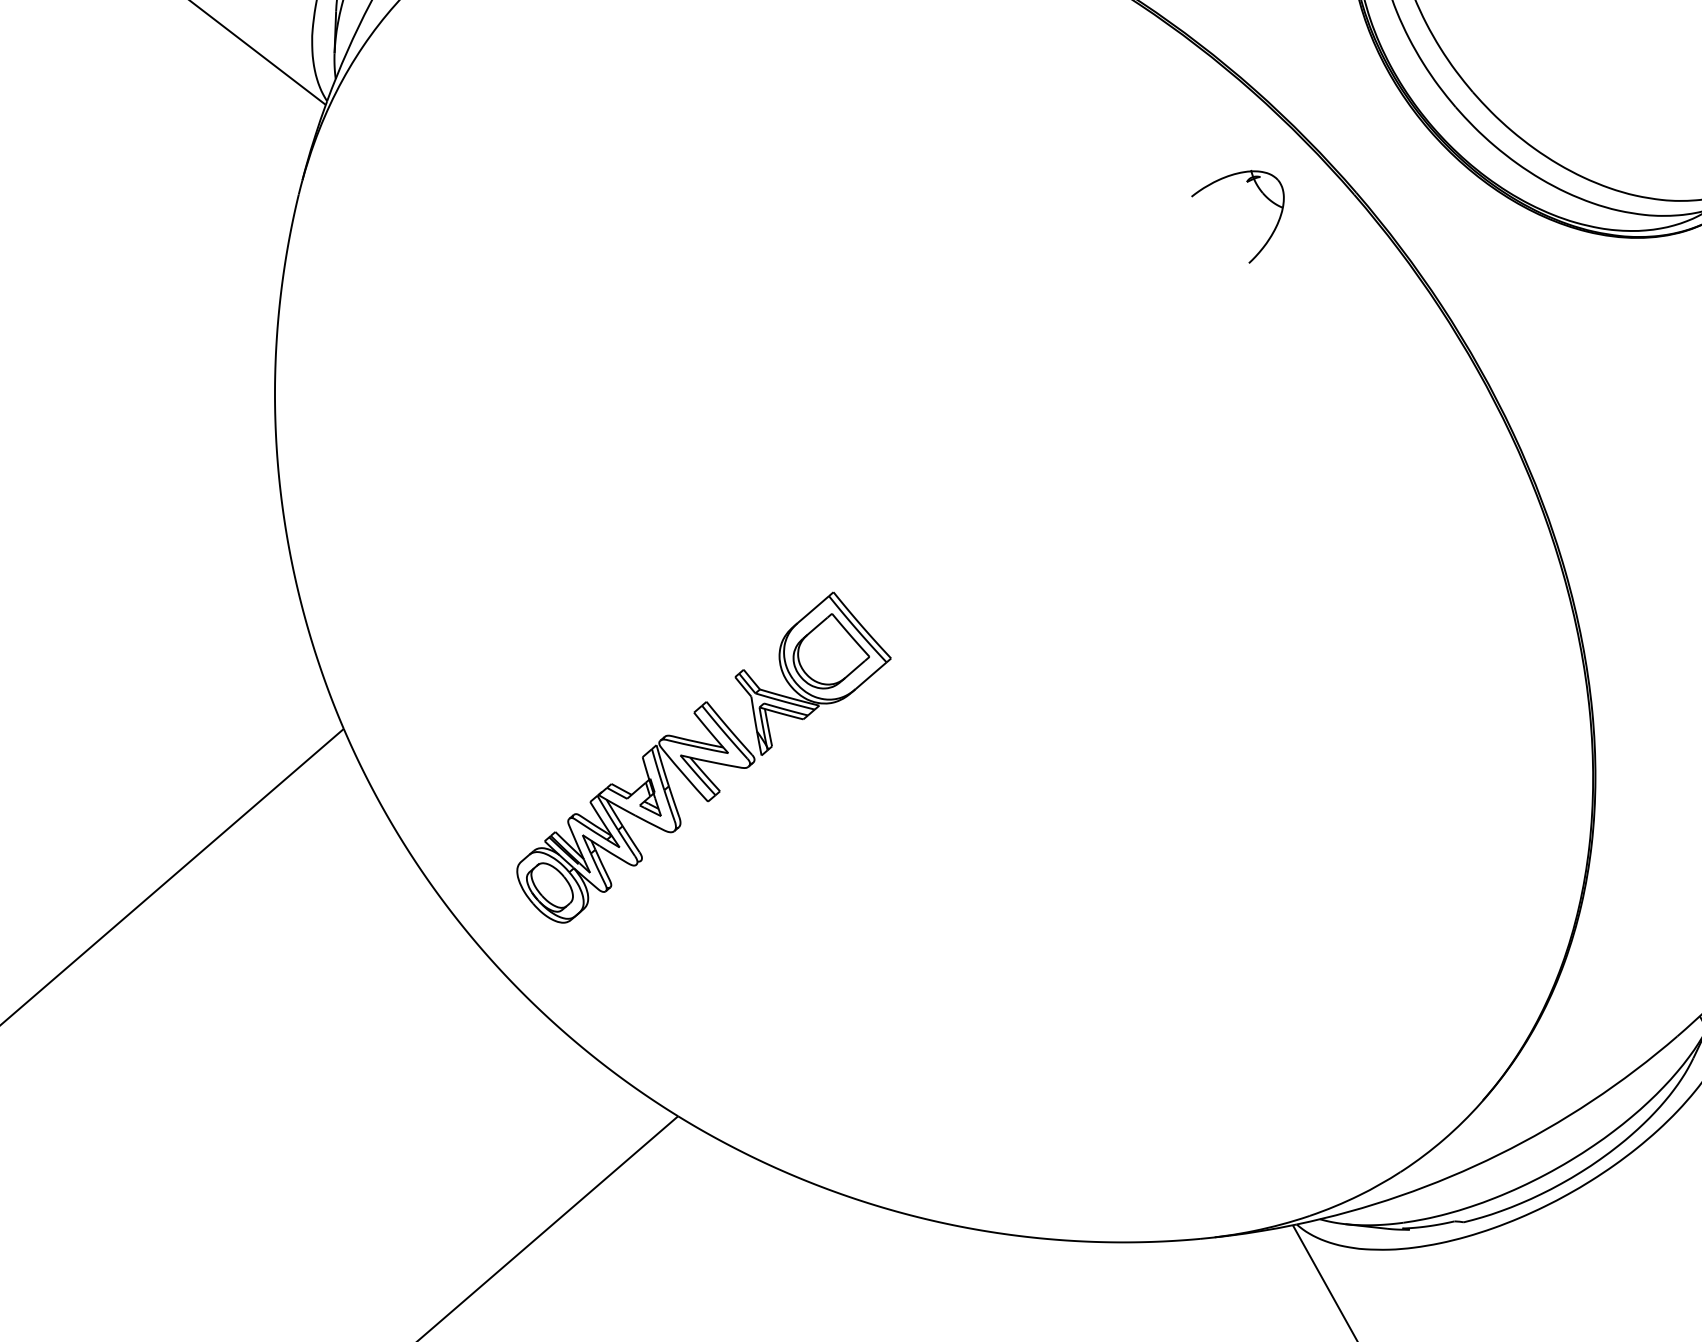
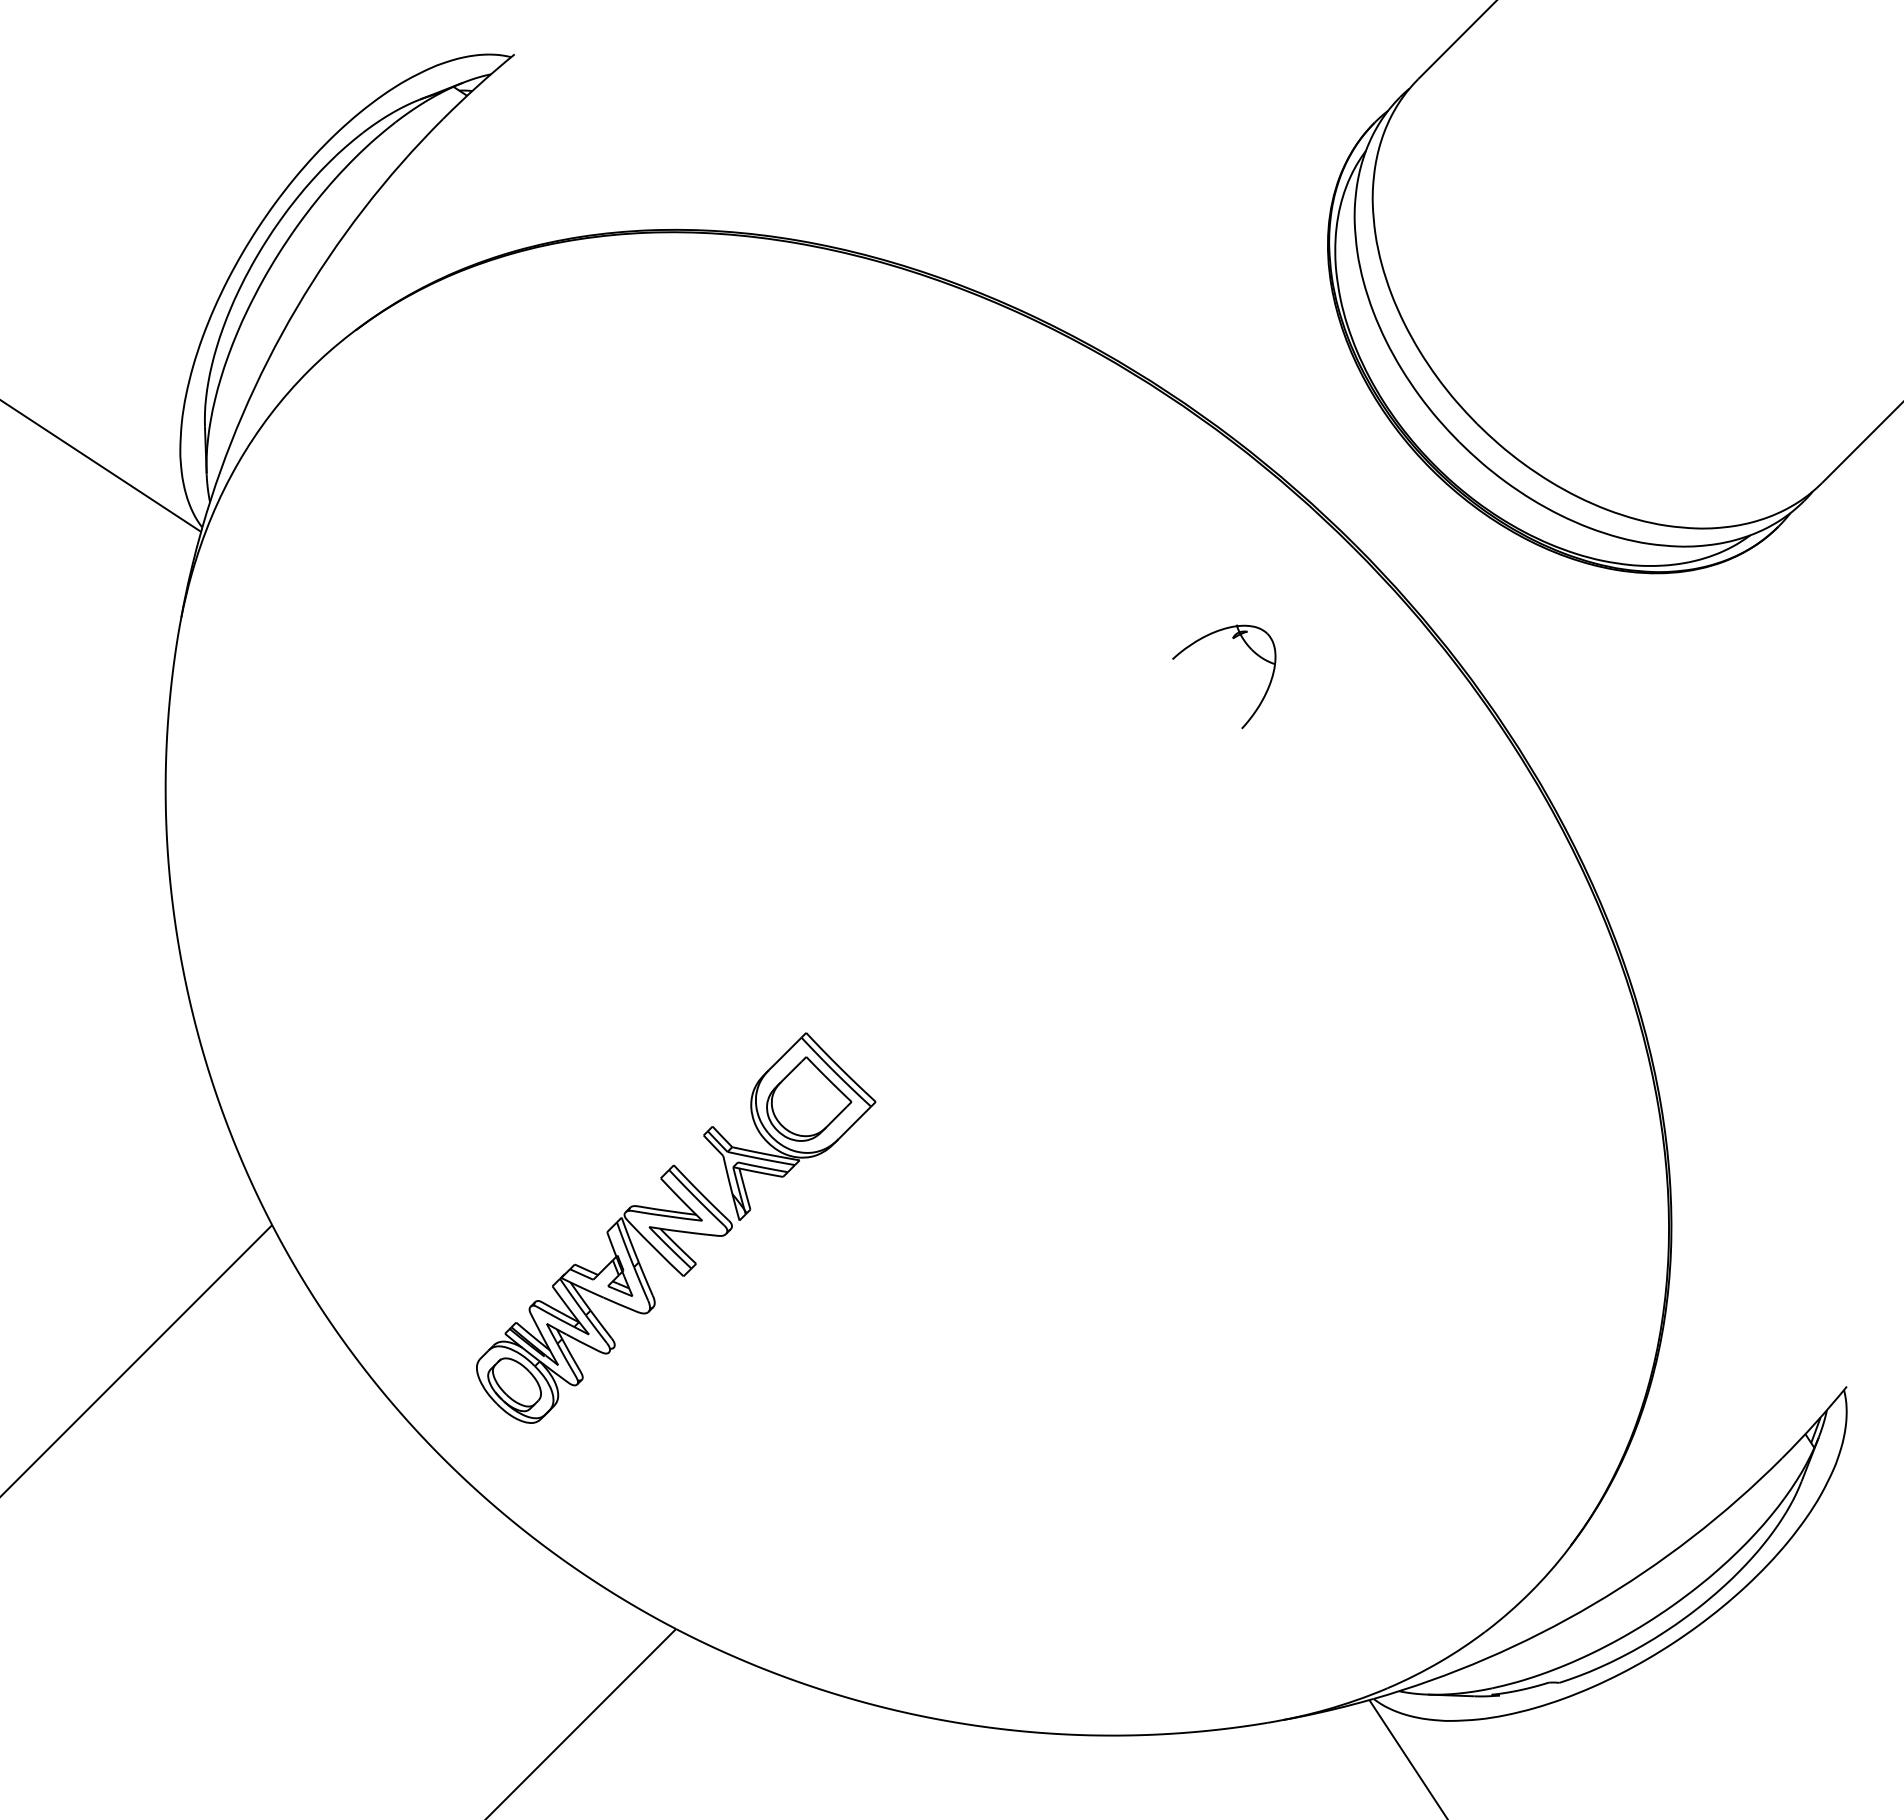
part: (1261, 193) -> (1250, 649), moved

